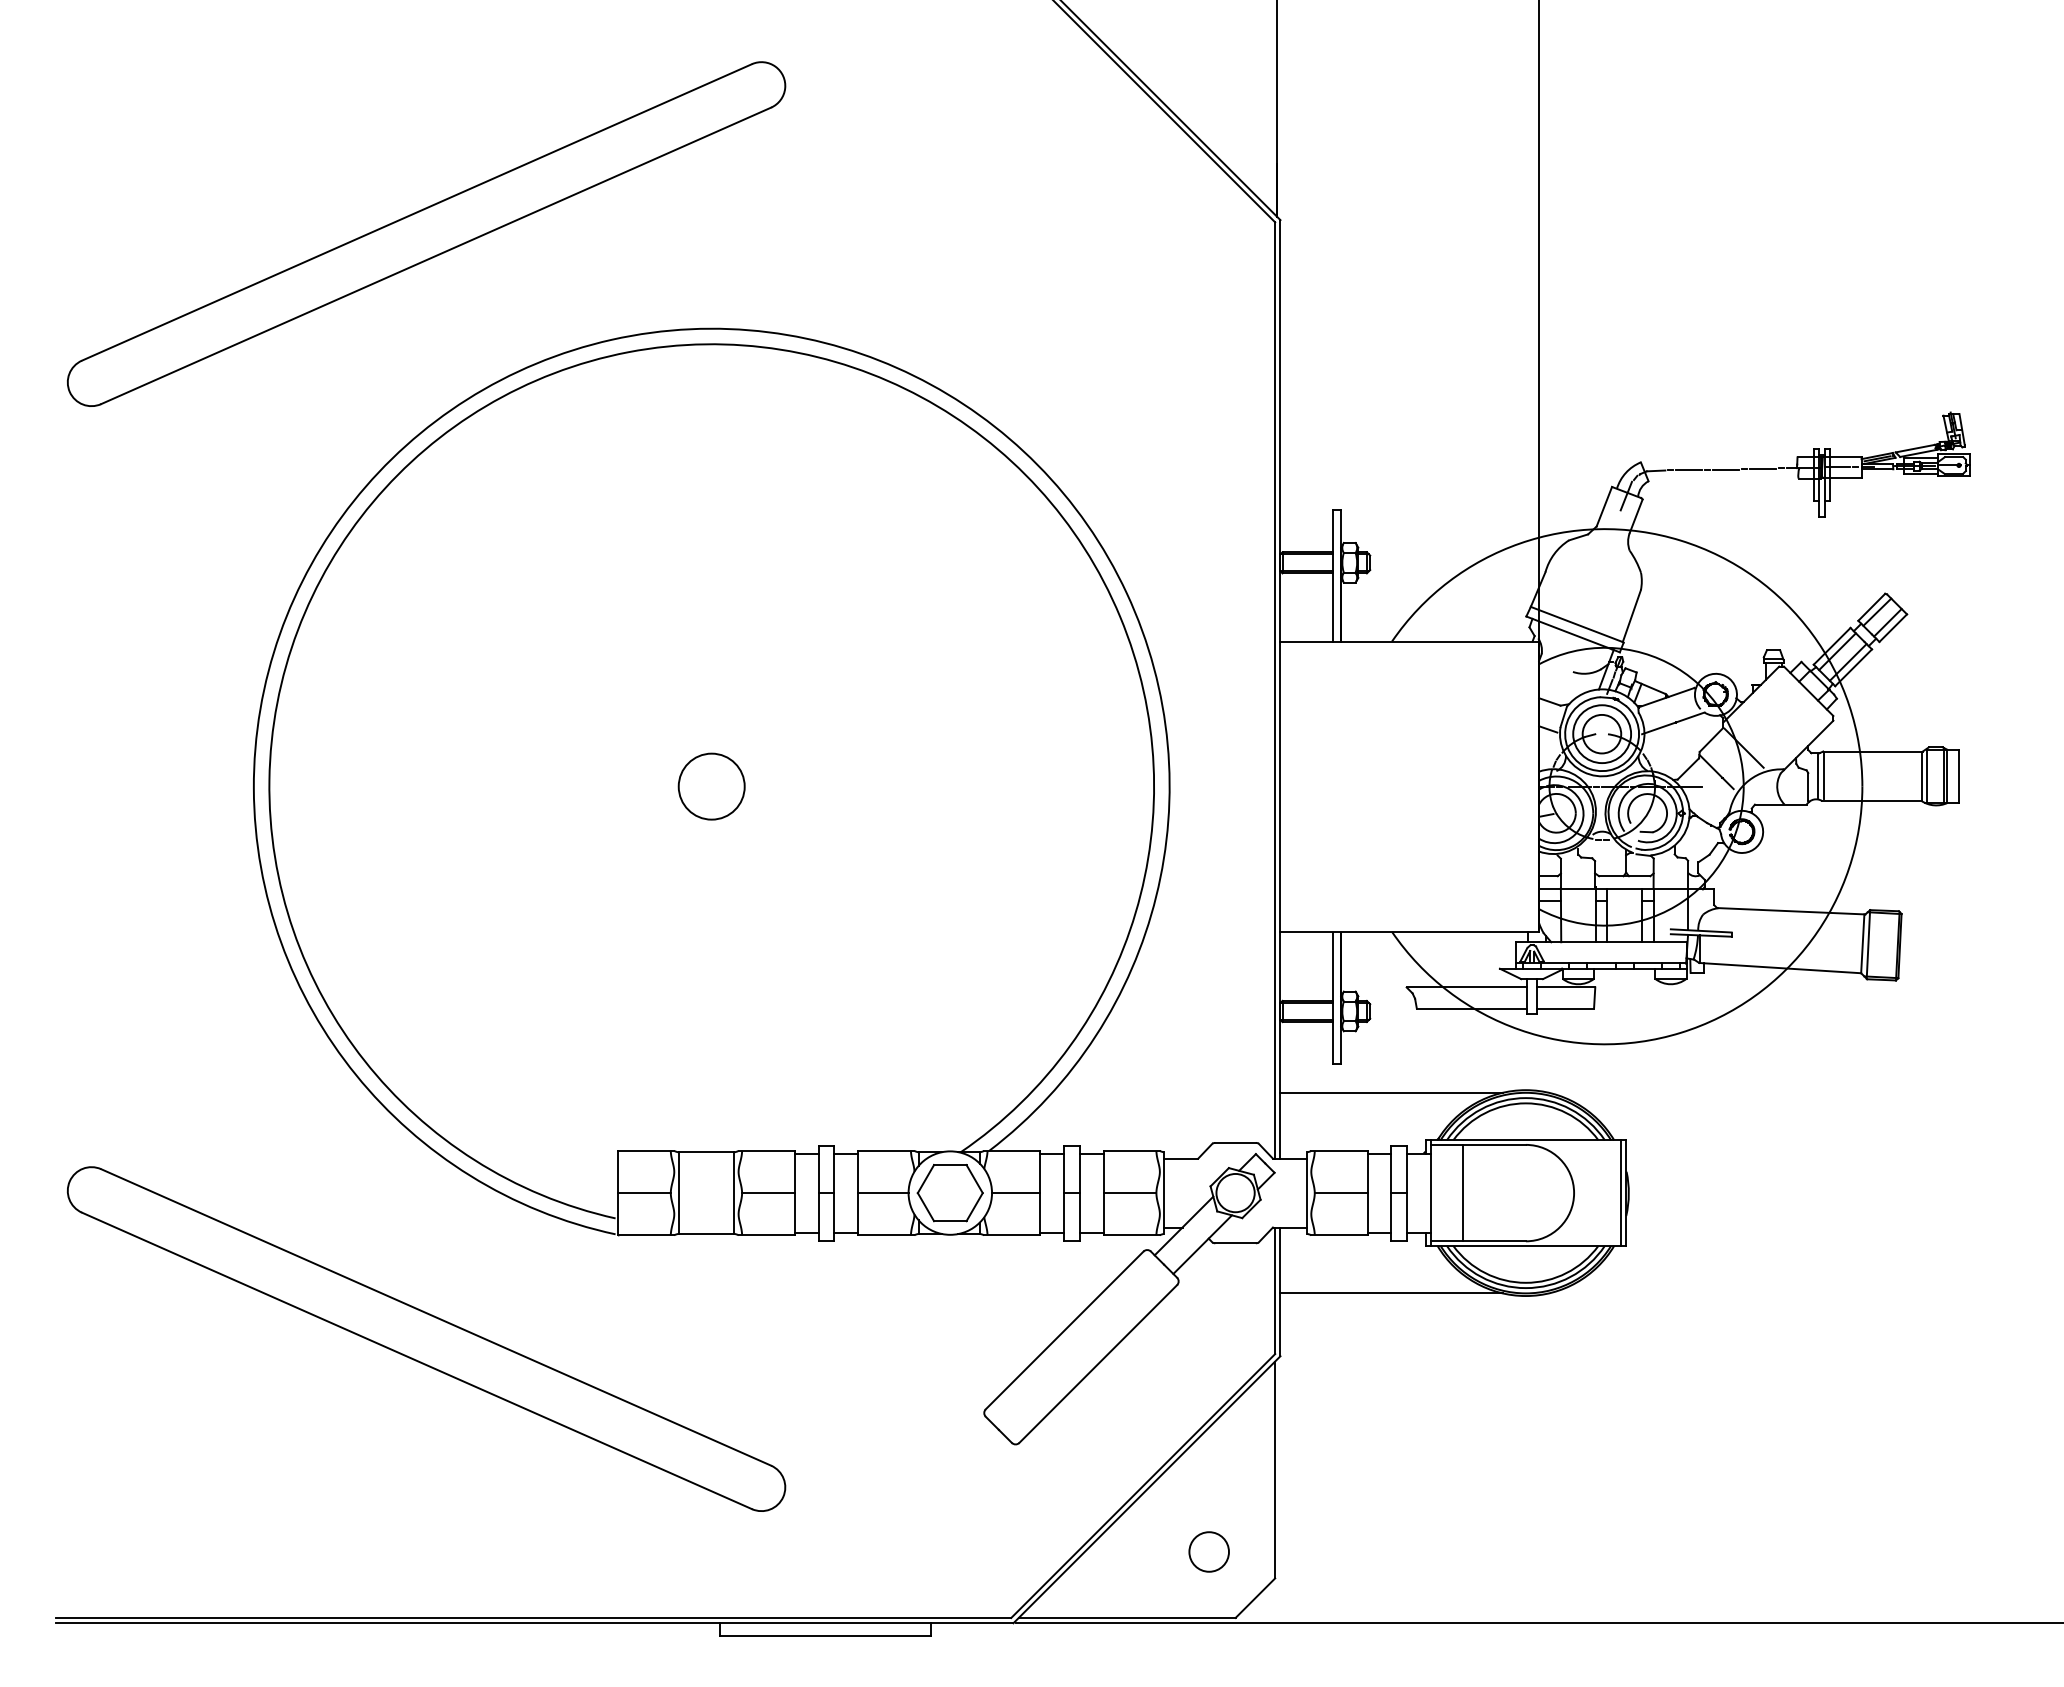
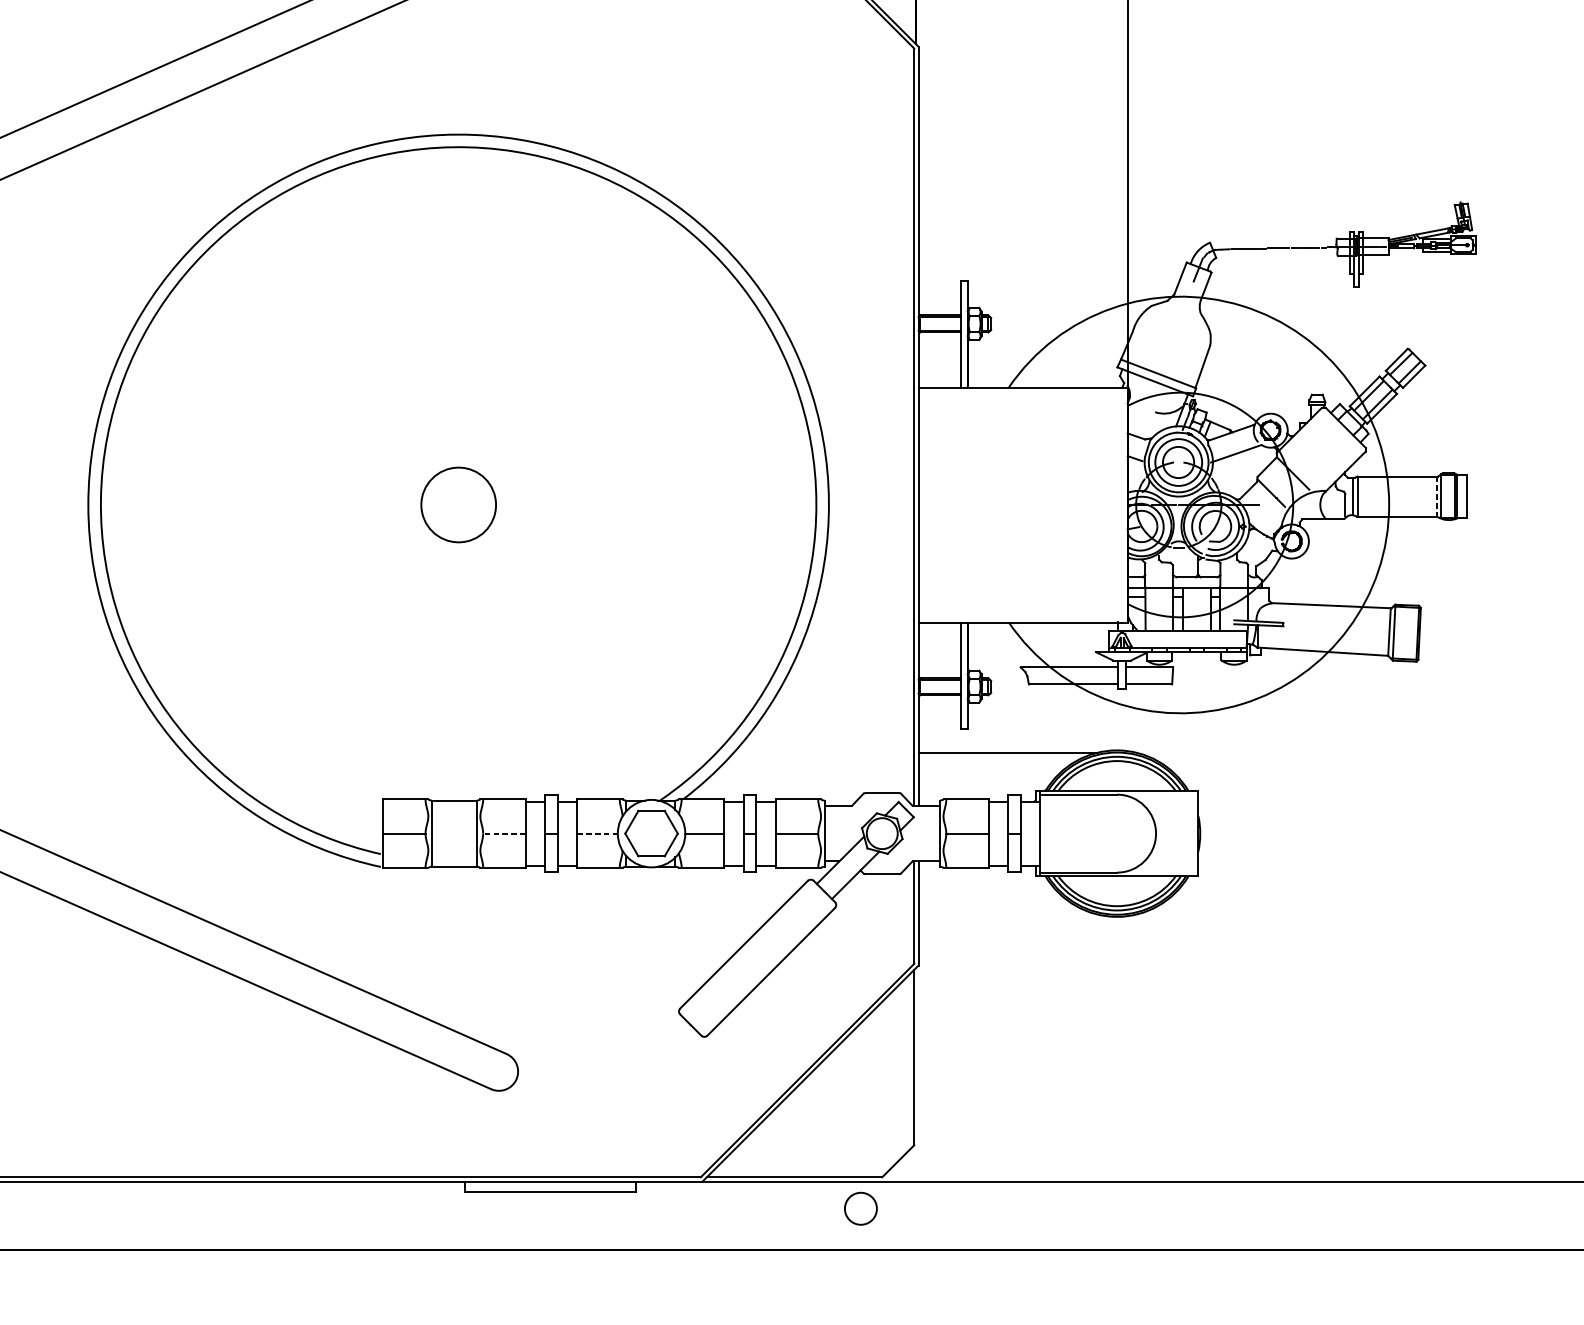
line: (1921, 776) -> (1436, 496), solid -> dashed
circle: (711, 786) -> (458, 504), size x1.4
line: (1462, 1192) -> (1065, 833), removed
line: (1620, 1192) -> (1193, 833), removed
line: (767, 1193) -> (503, 833), solid -> dashed
line: (883, 1193) -> (597, 833), solid -> dashed
line: (1391, 1293) -> (1008, 914), removed
circle: (1208, 1551) -> (860, 1208), moved

